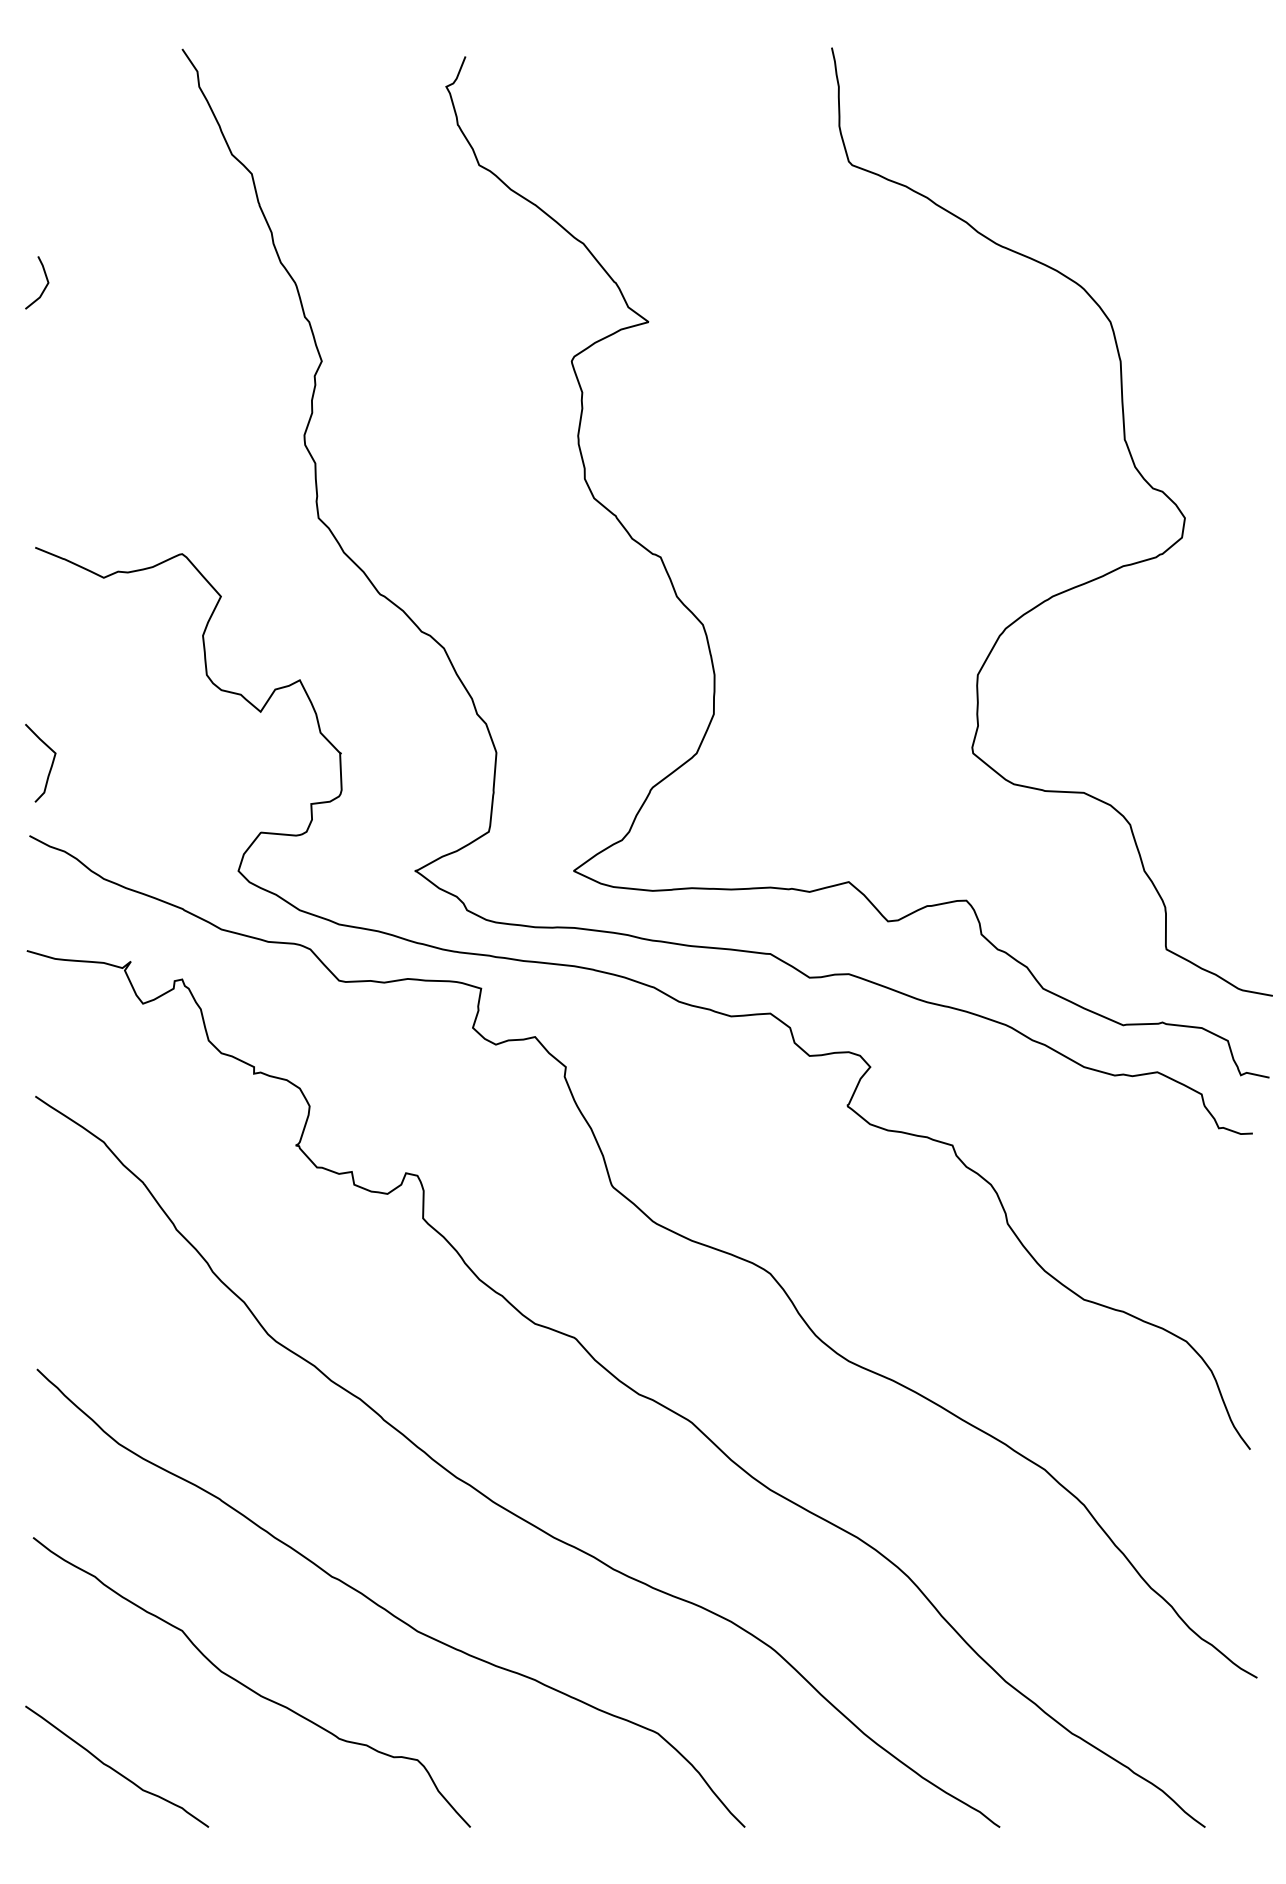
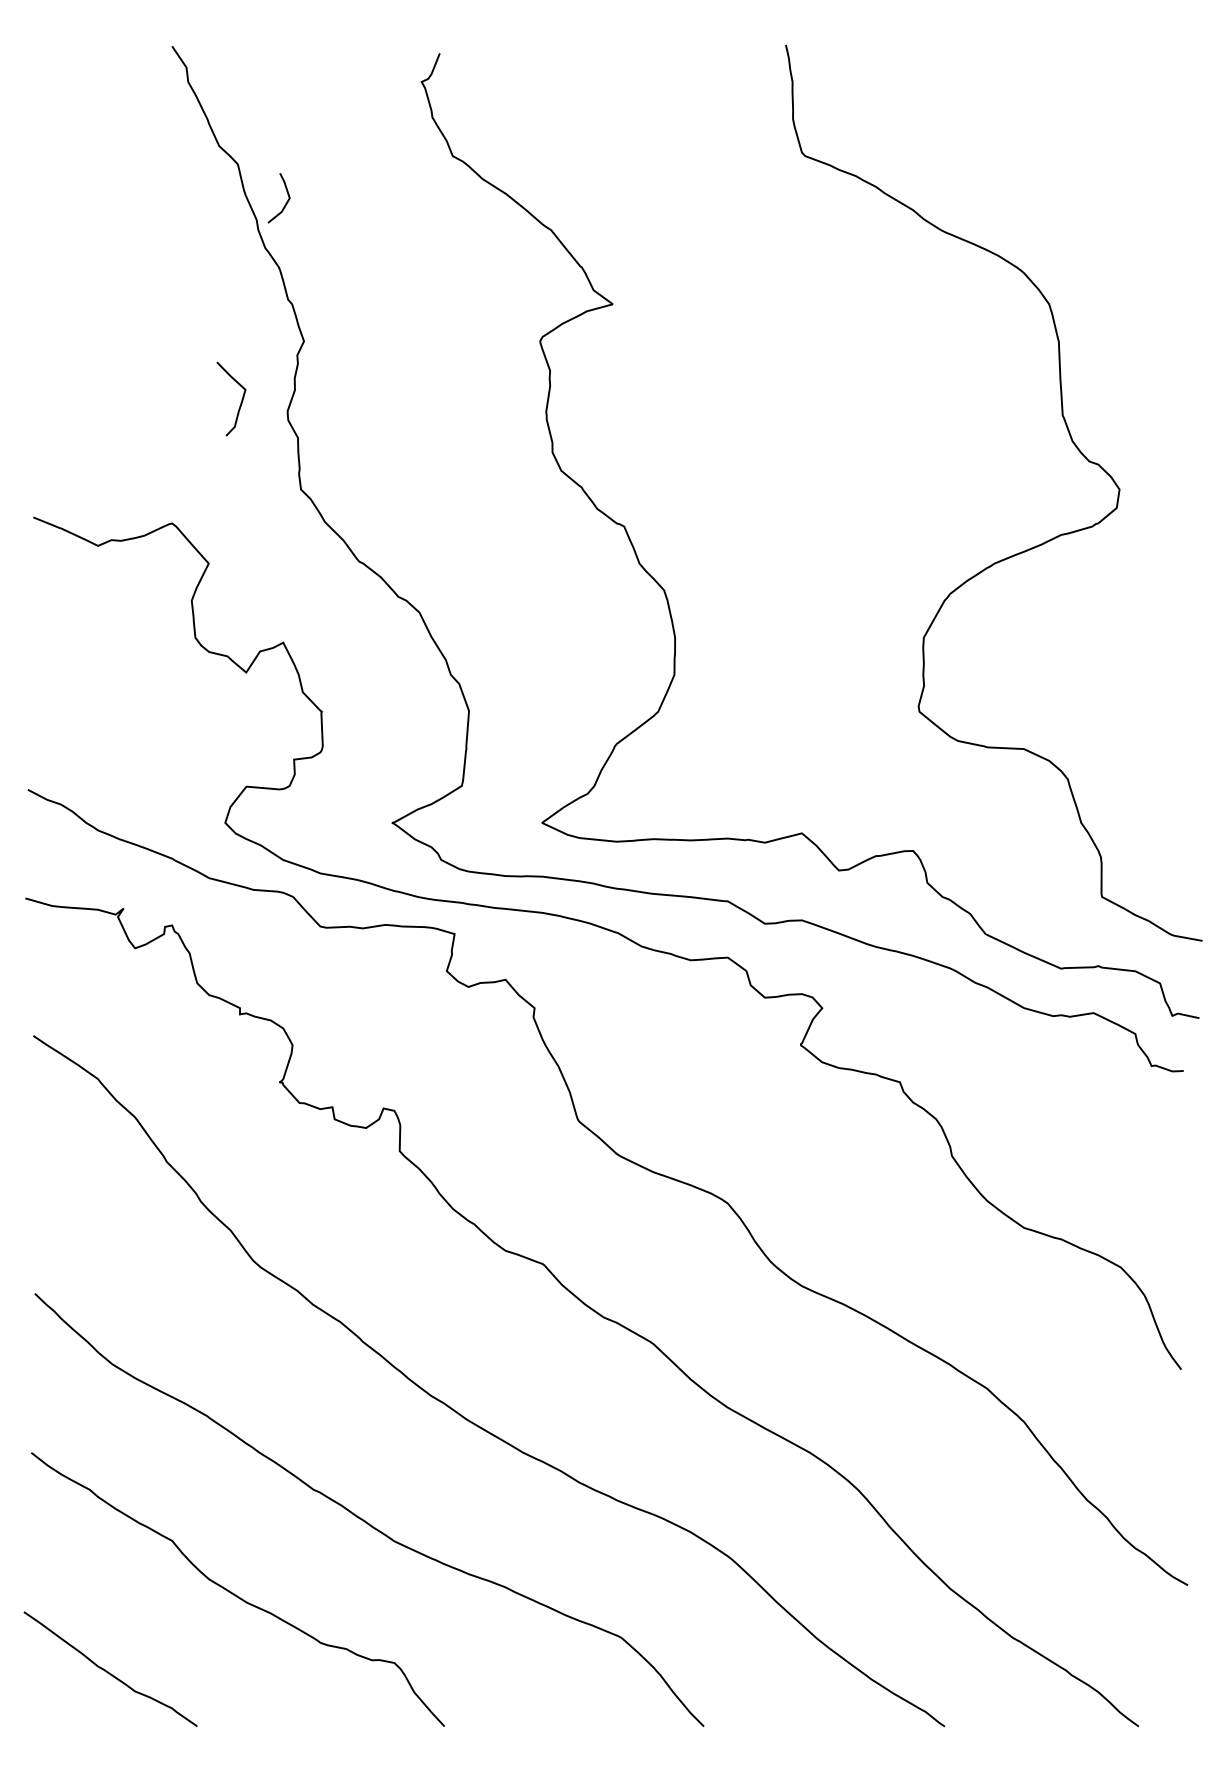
line: (45, 286) -> (286, 201), moved
curve: (50, 766) -> (240, 402), moved

